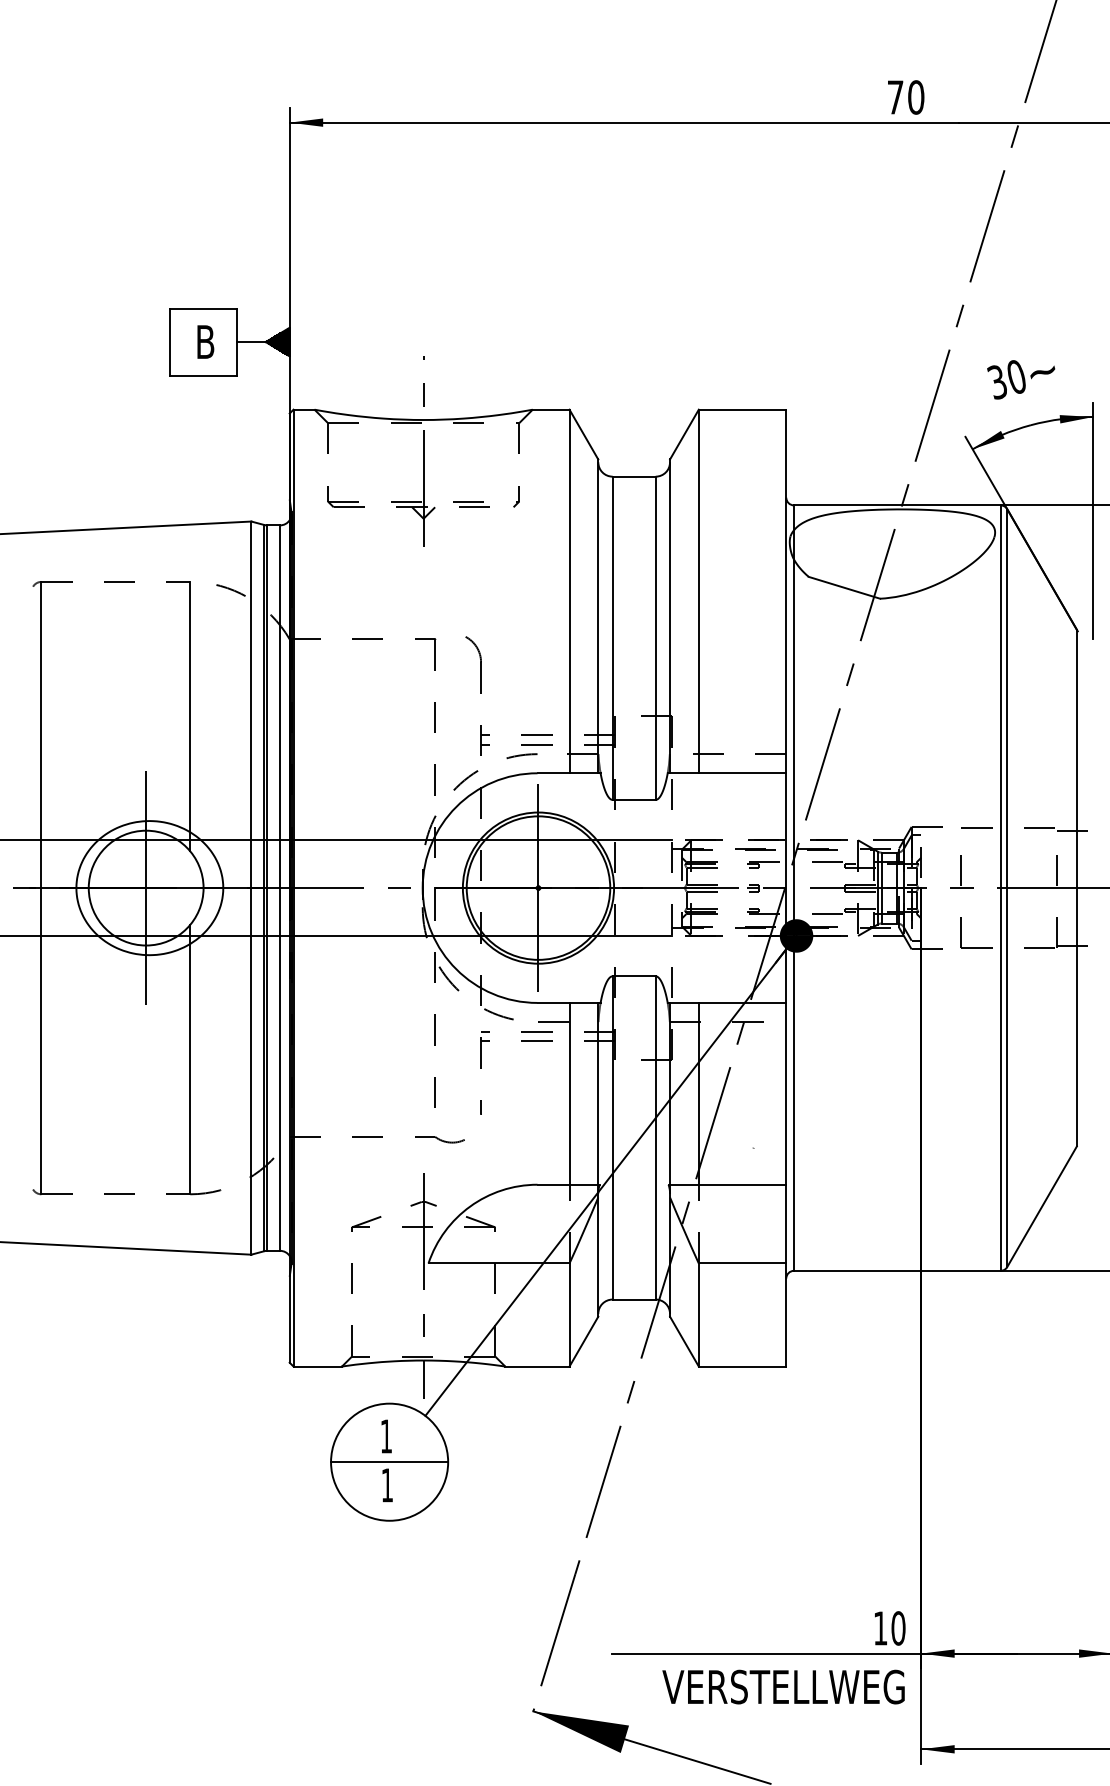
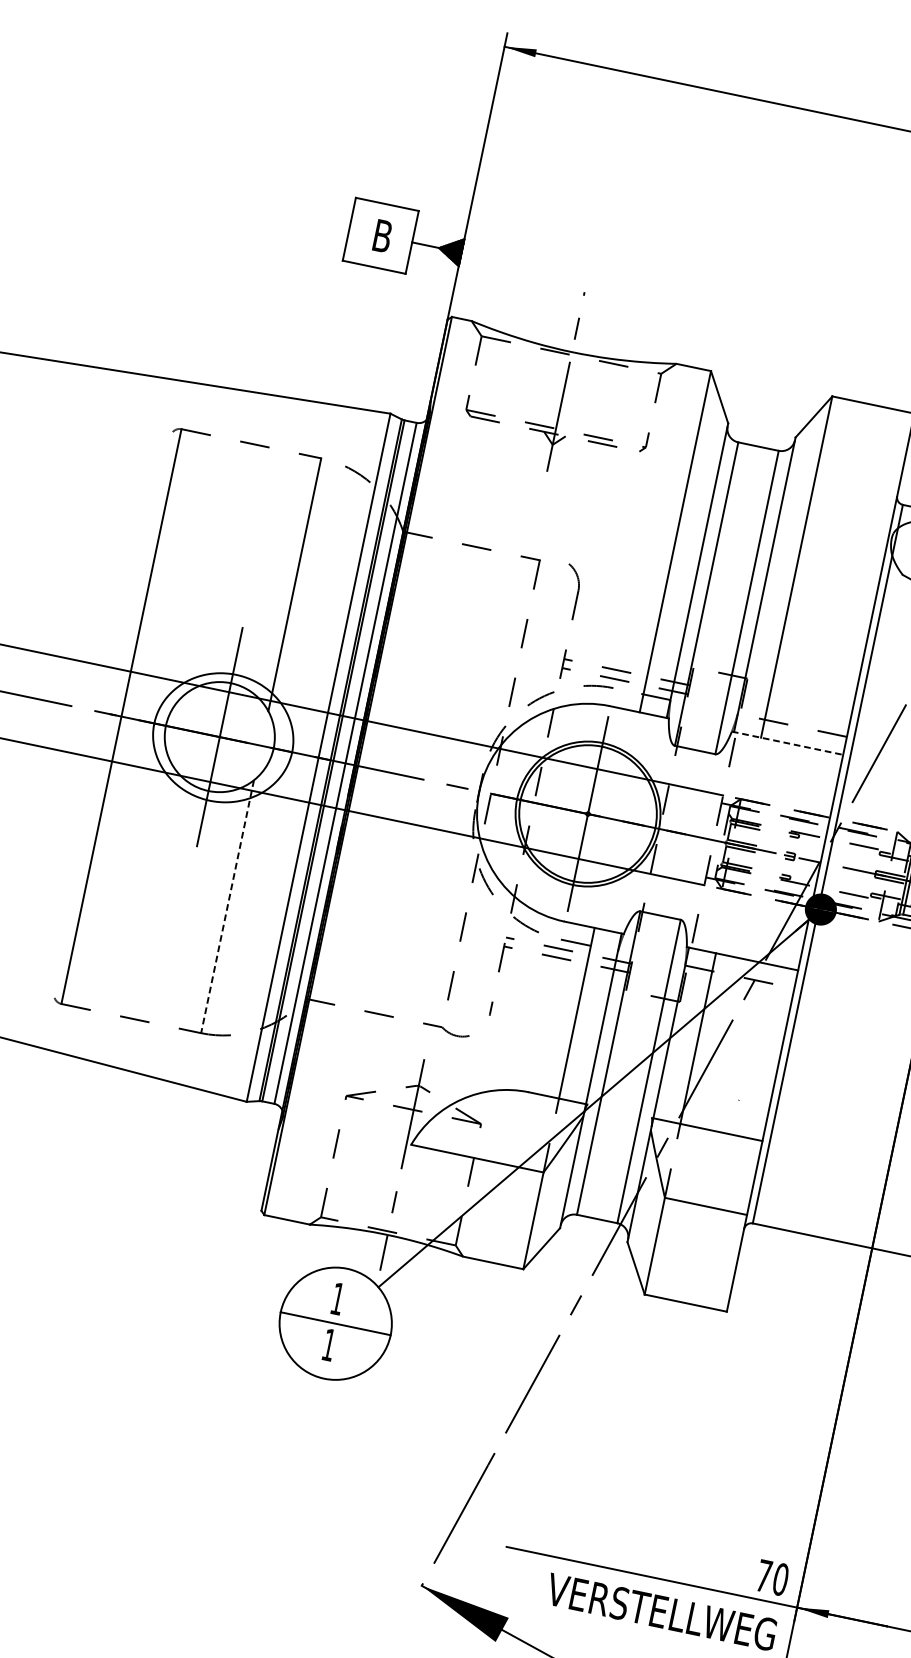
line: (727, 773) -> (787, 743), solid -> dashed
line: (190, 1059) -> (227, 906), solid -> dashed
text: (880, 1628) -> (763, 1576), 10 -> 70

